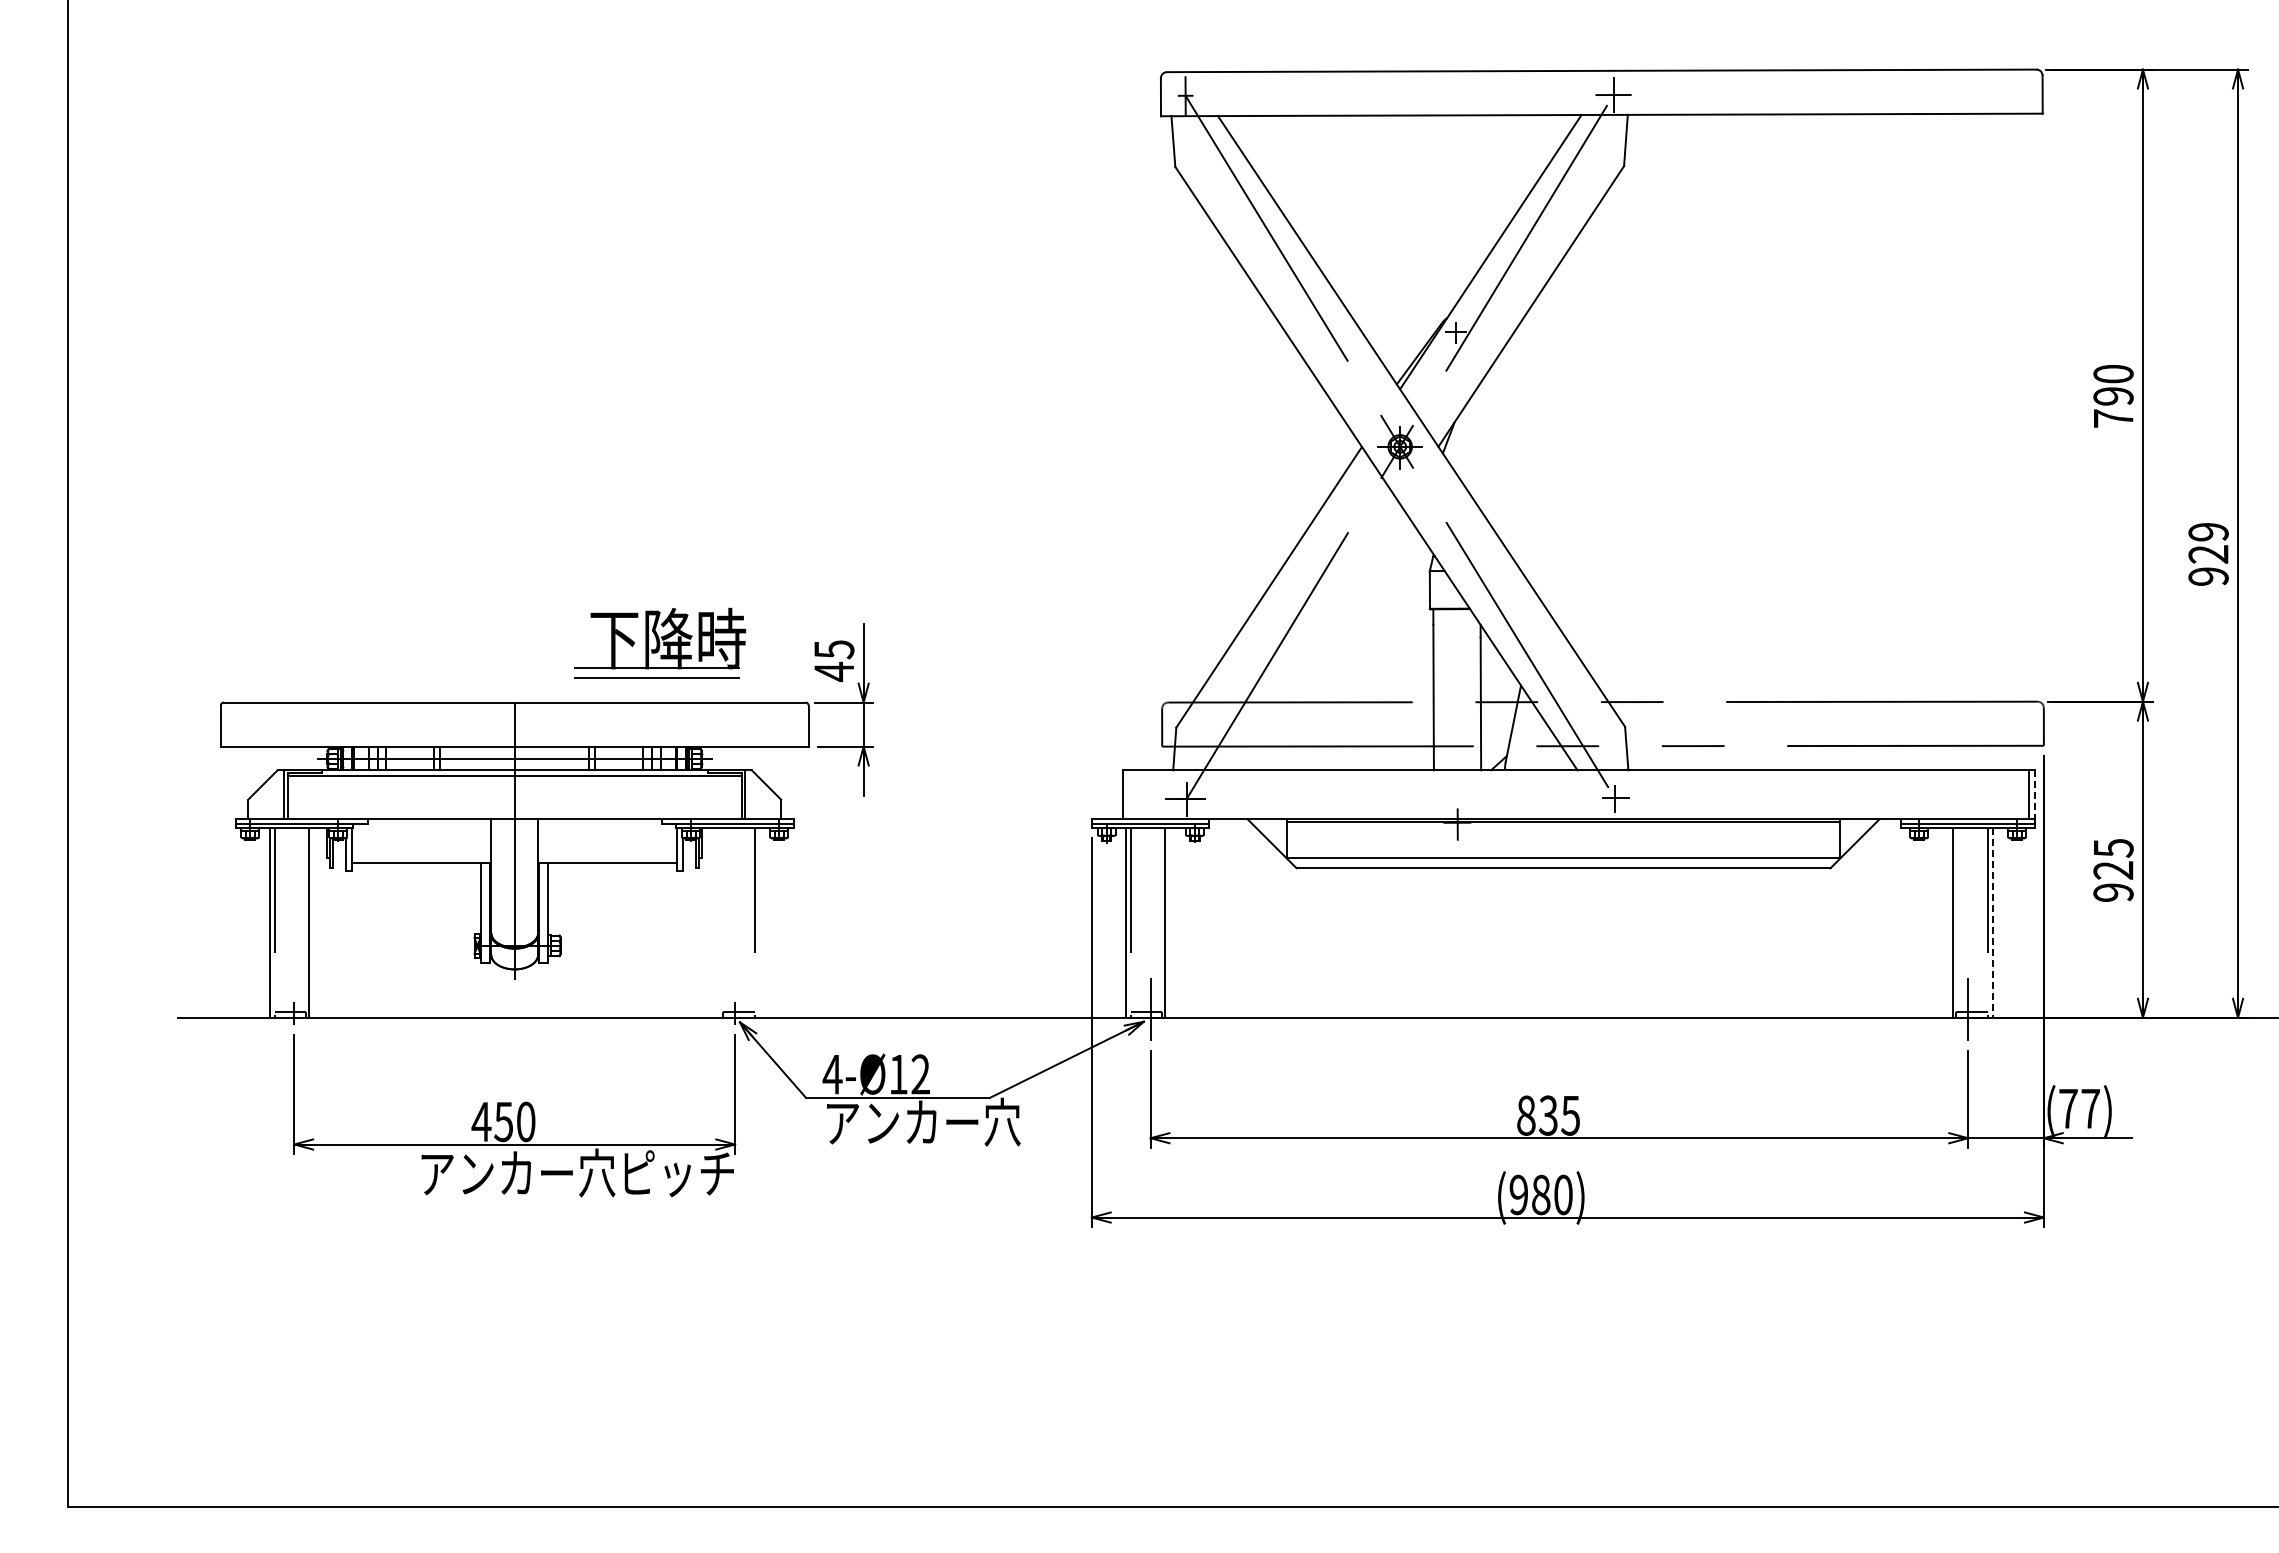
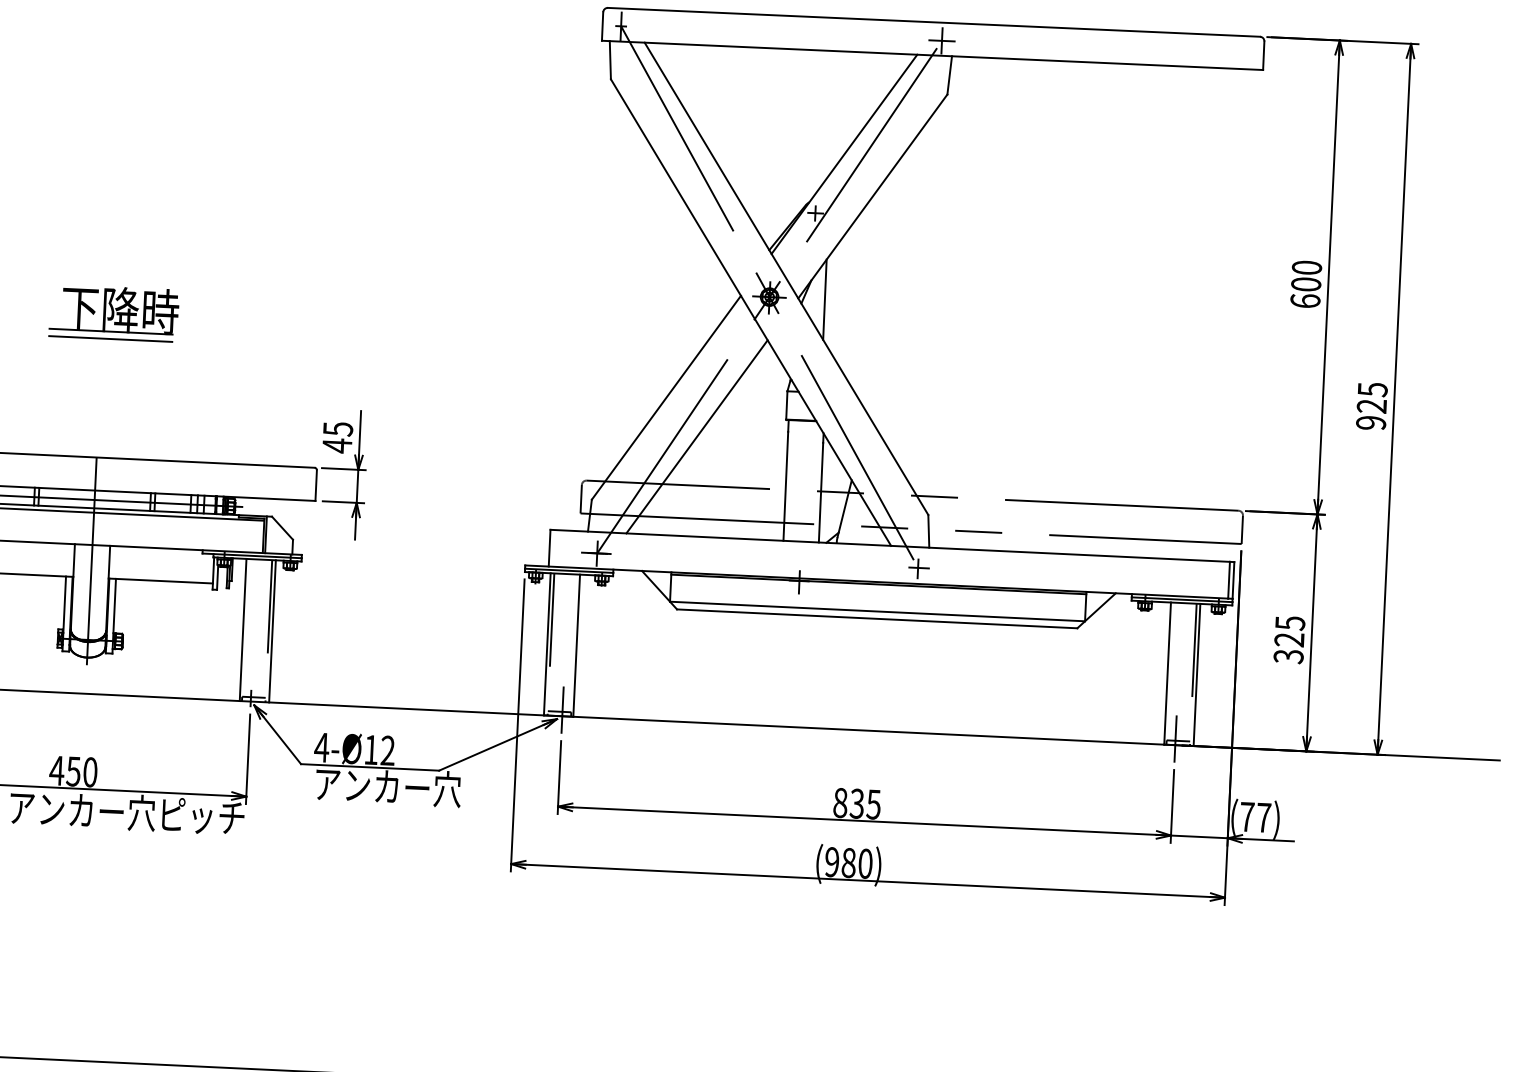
text: (2113, 407) -> (1305, 292), 790 -> 600
line: (1473, 446) -> (824, 299), added
text: (2208, 532) -> (1372, 389), 929 -> 925
line: (1312, 637) -> (697, 436), added
part: (660, 642) -> (114, 312), moved
line: (2035, 795) -> (1233, 580), dashed -> solid
text: (2113, 892) -> (1288, 656), 925 -> 325
line: (720, 922) -> (243, 629), added
line: (759, 922) -> (272, 631), added
line: (1992, 922) -> (1196, 674), dashed -> solid

